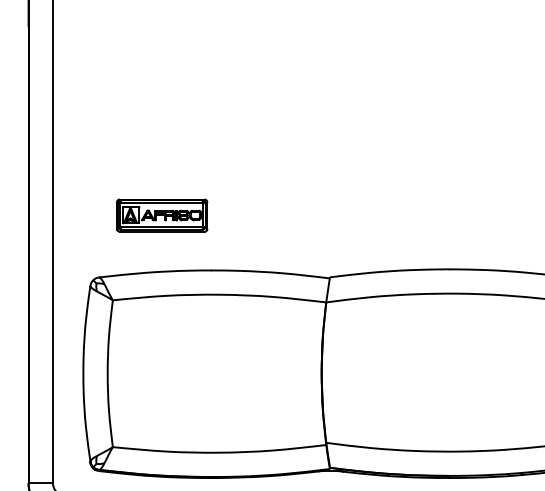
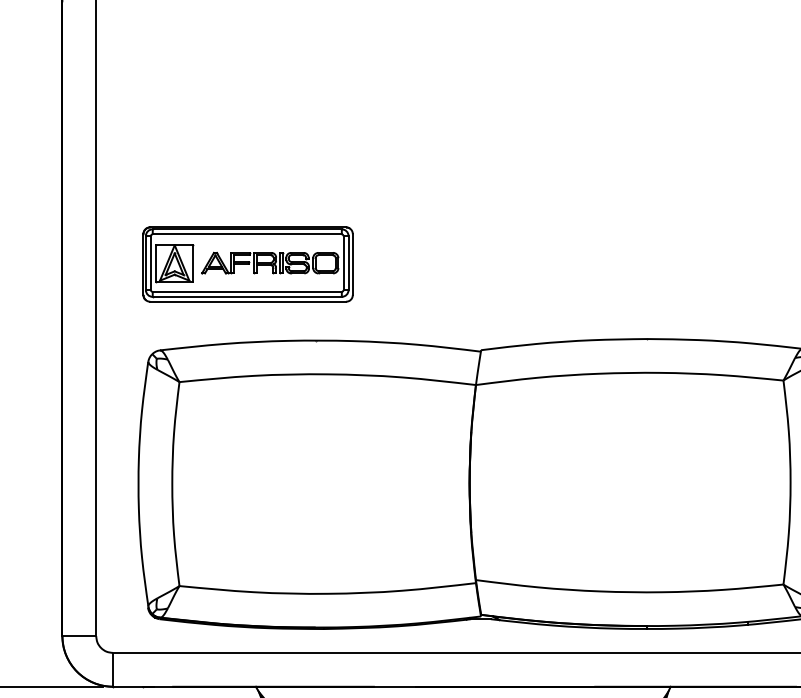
part: (161, 215) -> (247, 264), size x1.67

